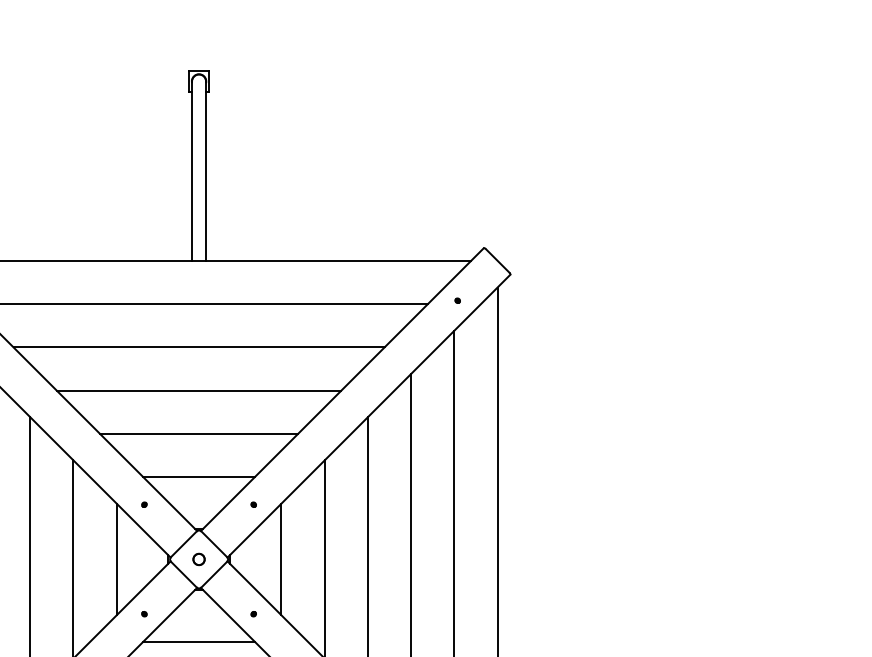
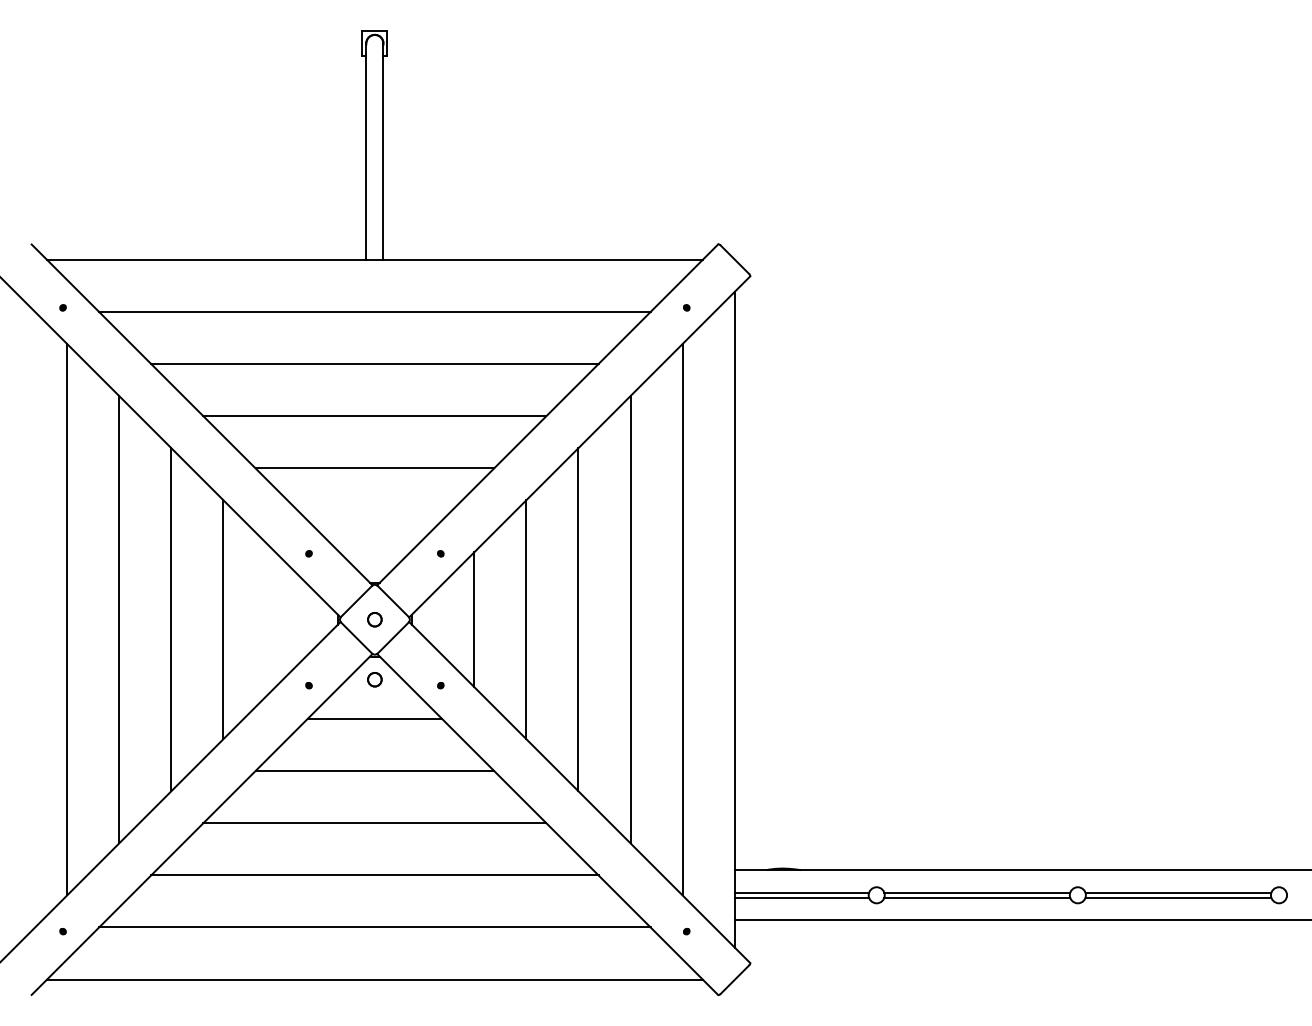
line: (198, 477) -> (374, 520), removed
line: (116, 559) -> (275, 619), removed
circle: (198, 609) -> (374, 679), added

